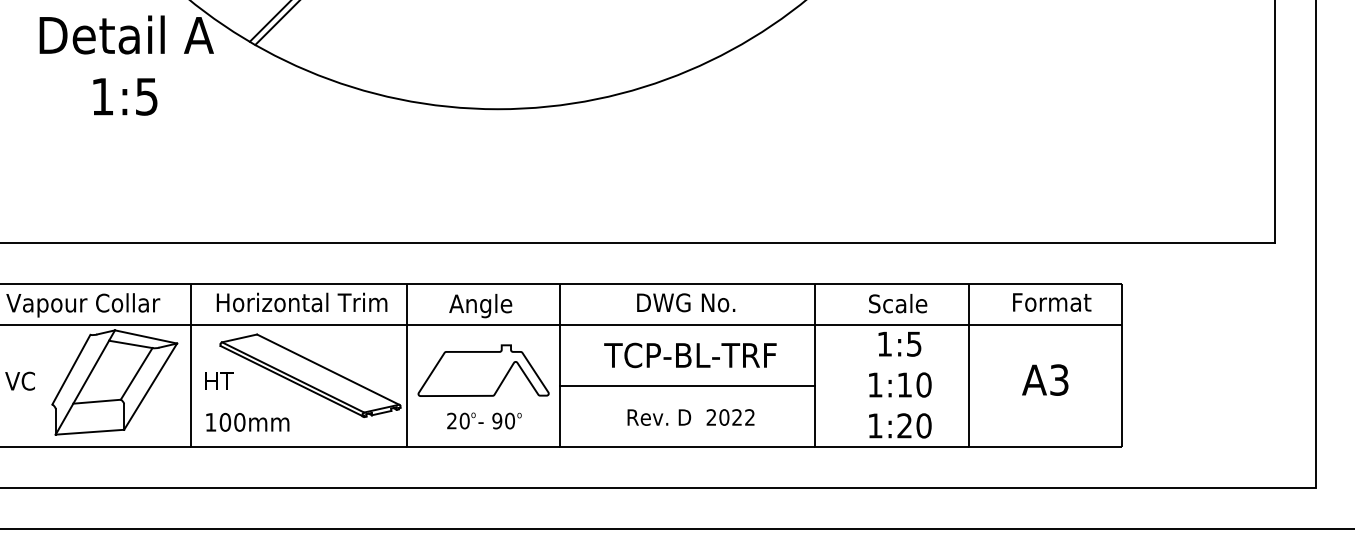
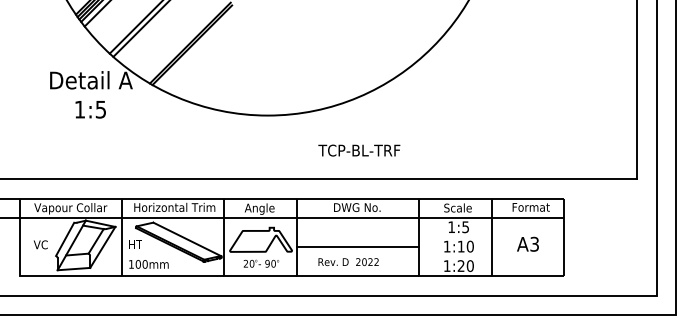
text: (690, 355) -> (359, 150), moved
text: (690, 416) -> (348, 261), moved

